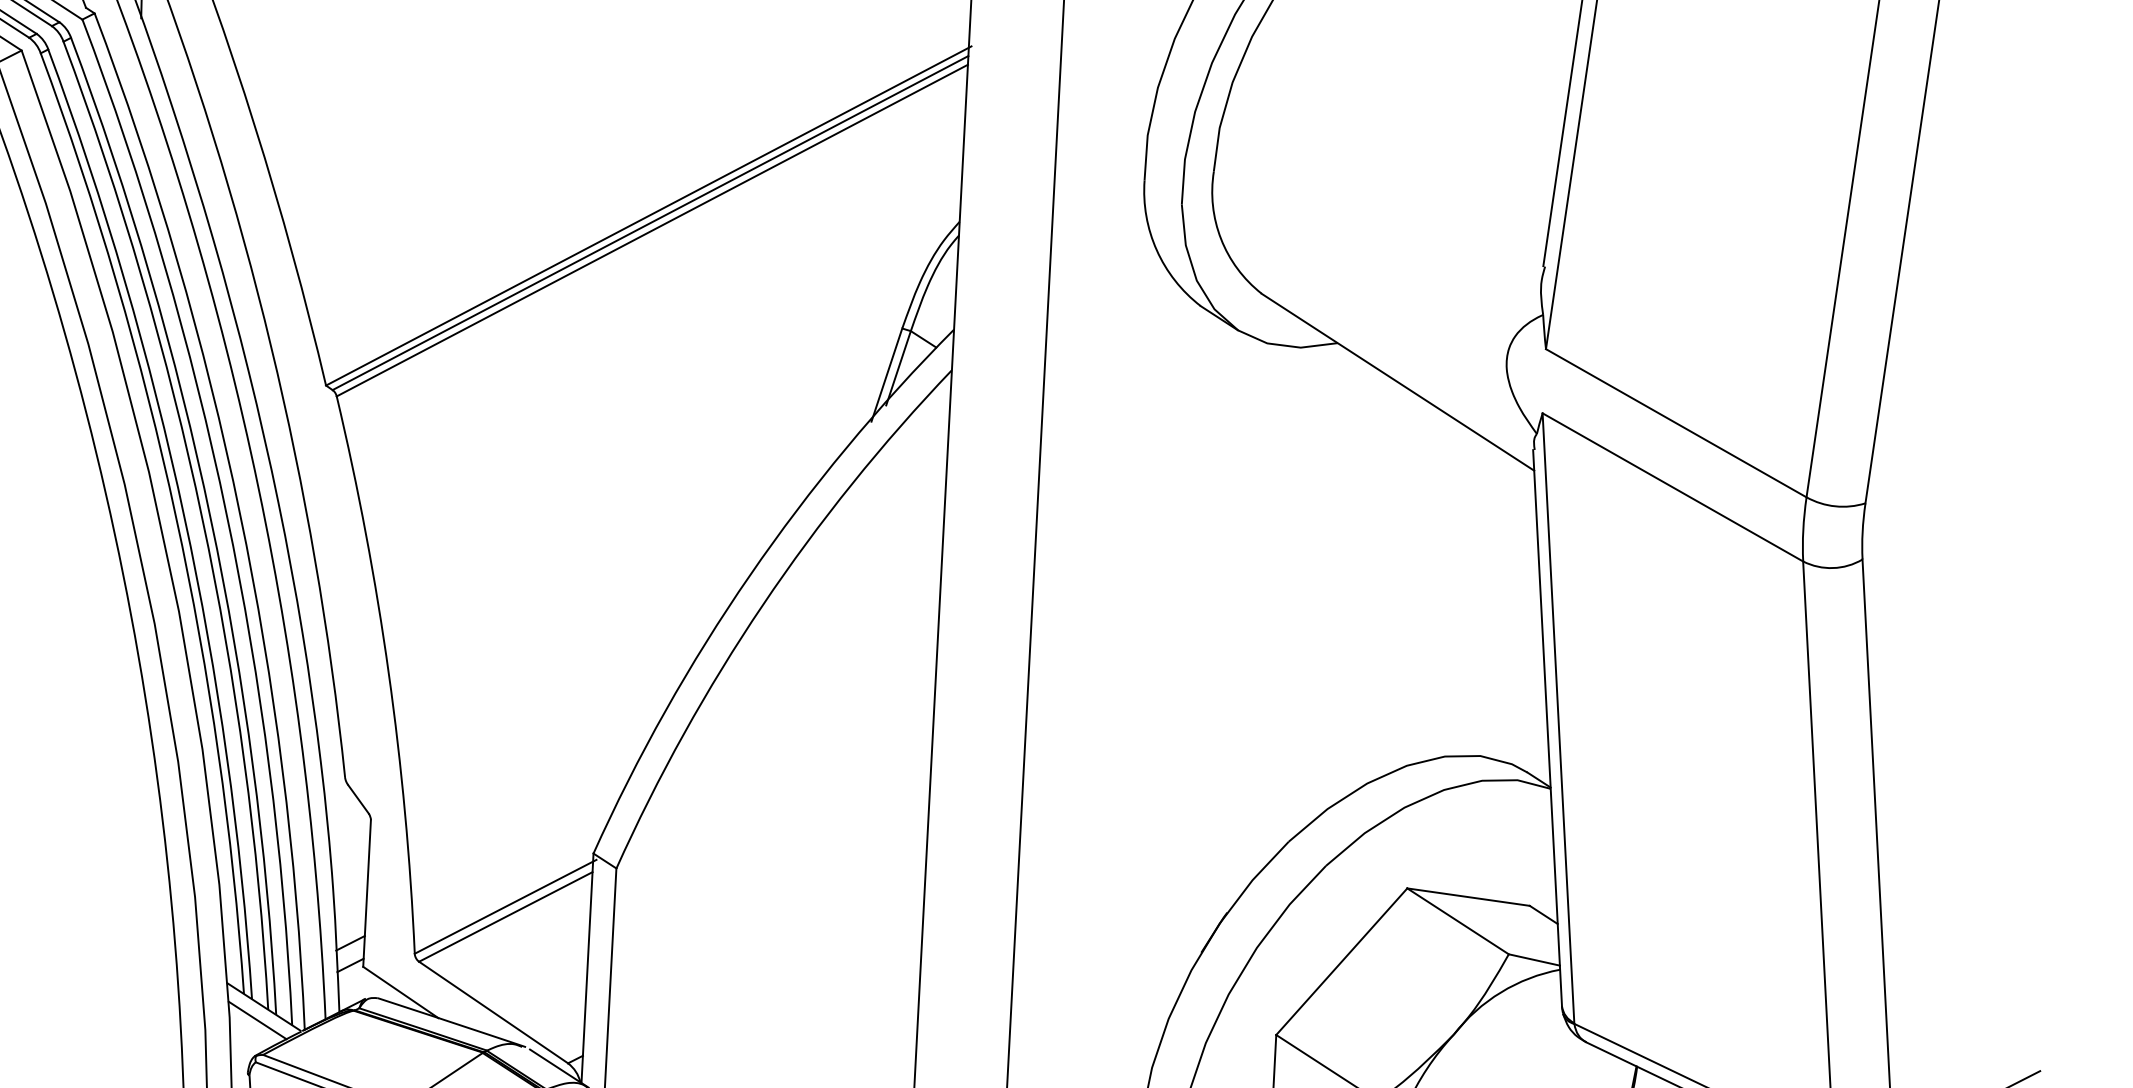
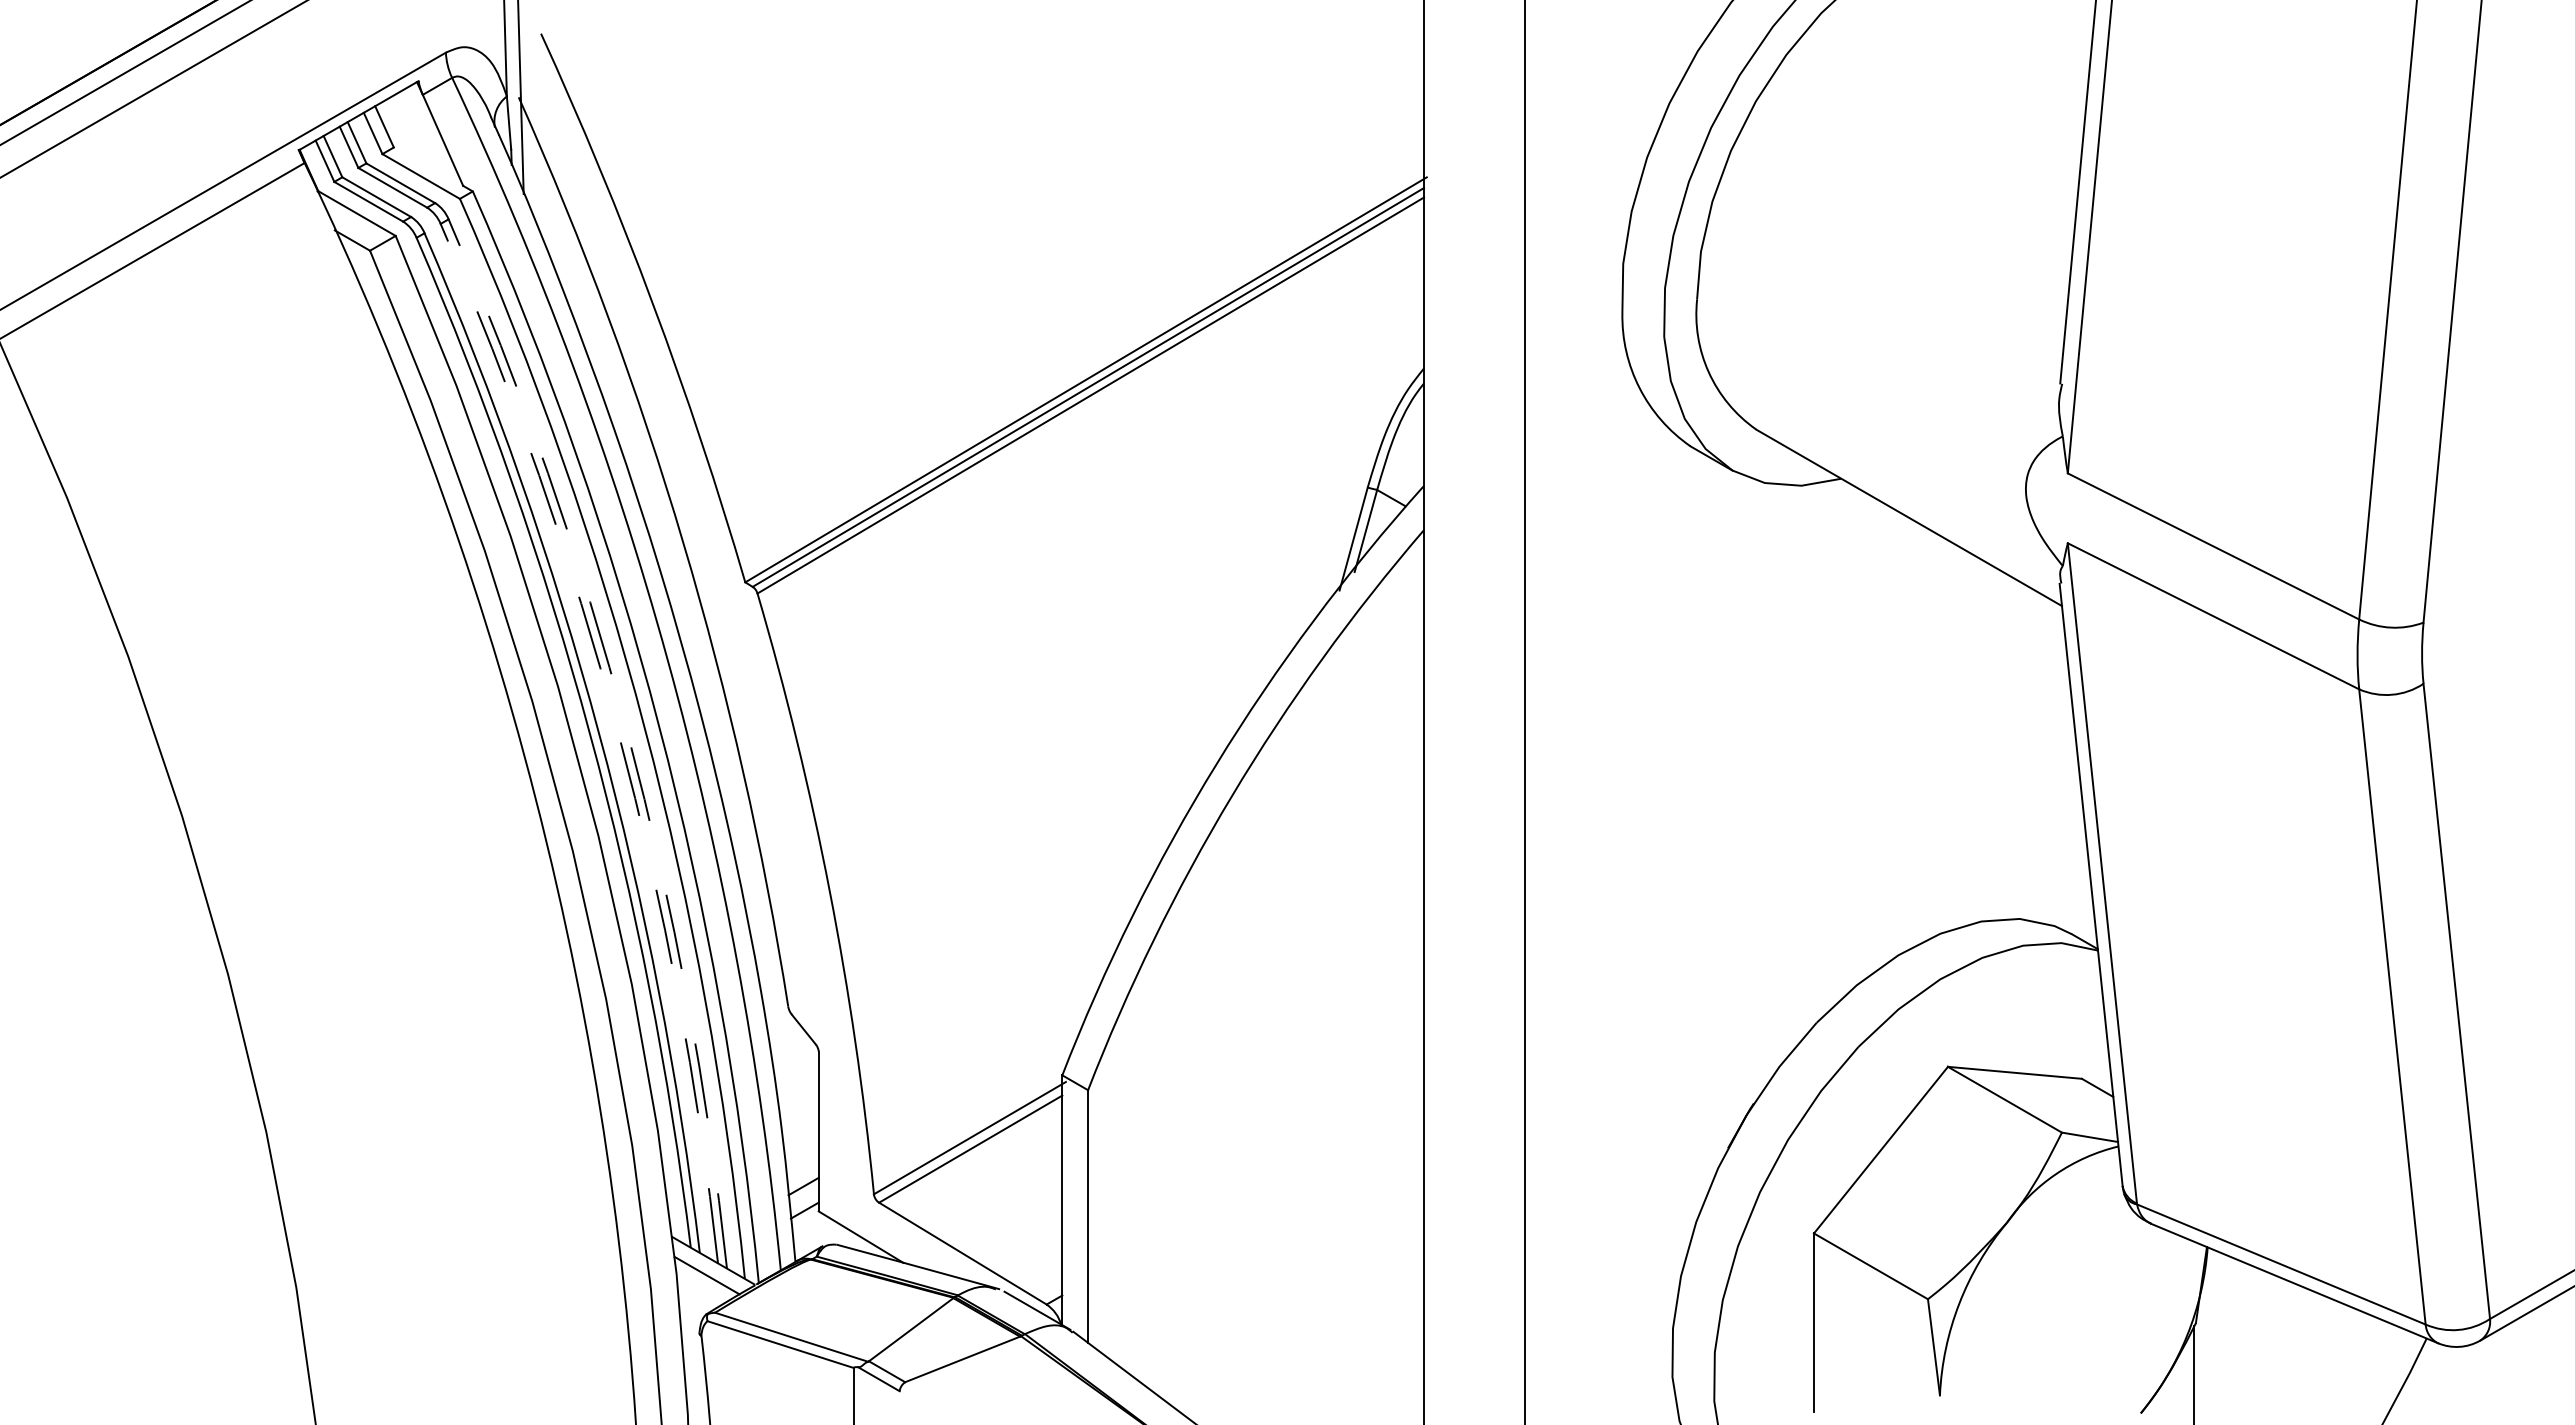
arc: (202, 518) -> (618, 733), solid -> dashed
arc: (210, 518) -> (627, 733), solid -> dashed

